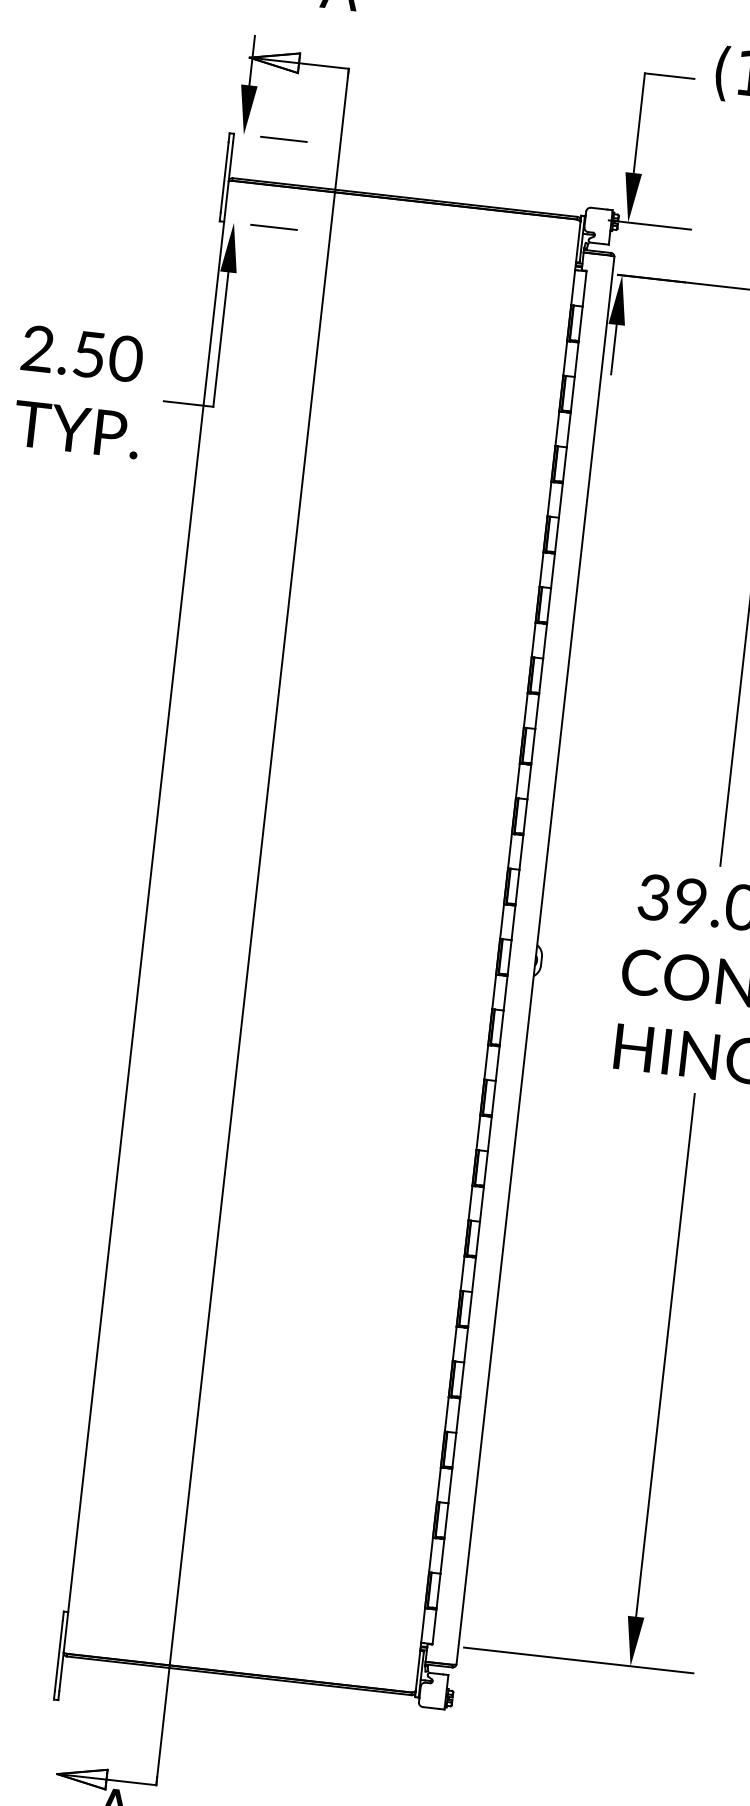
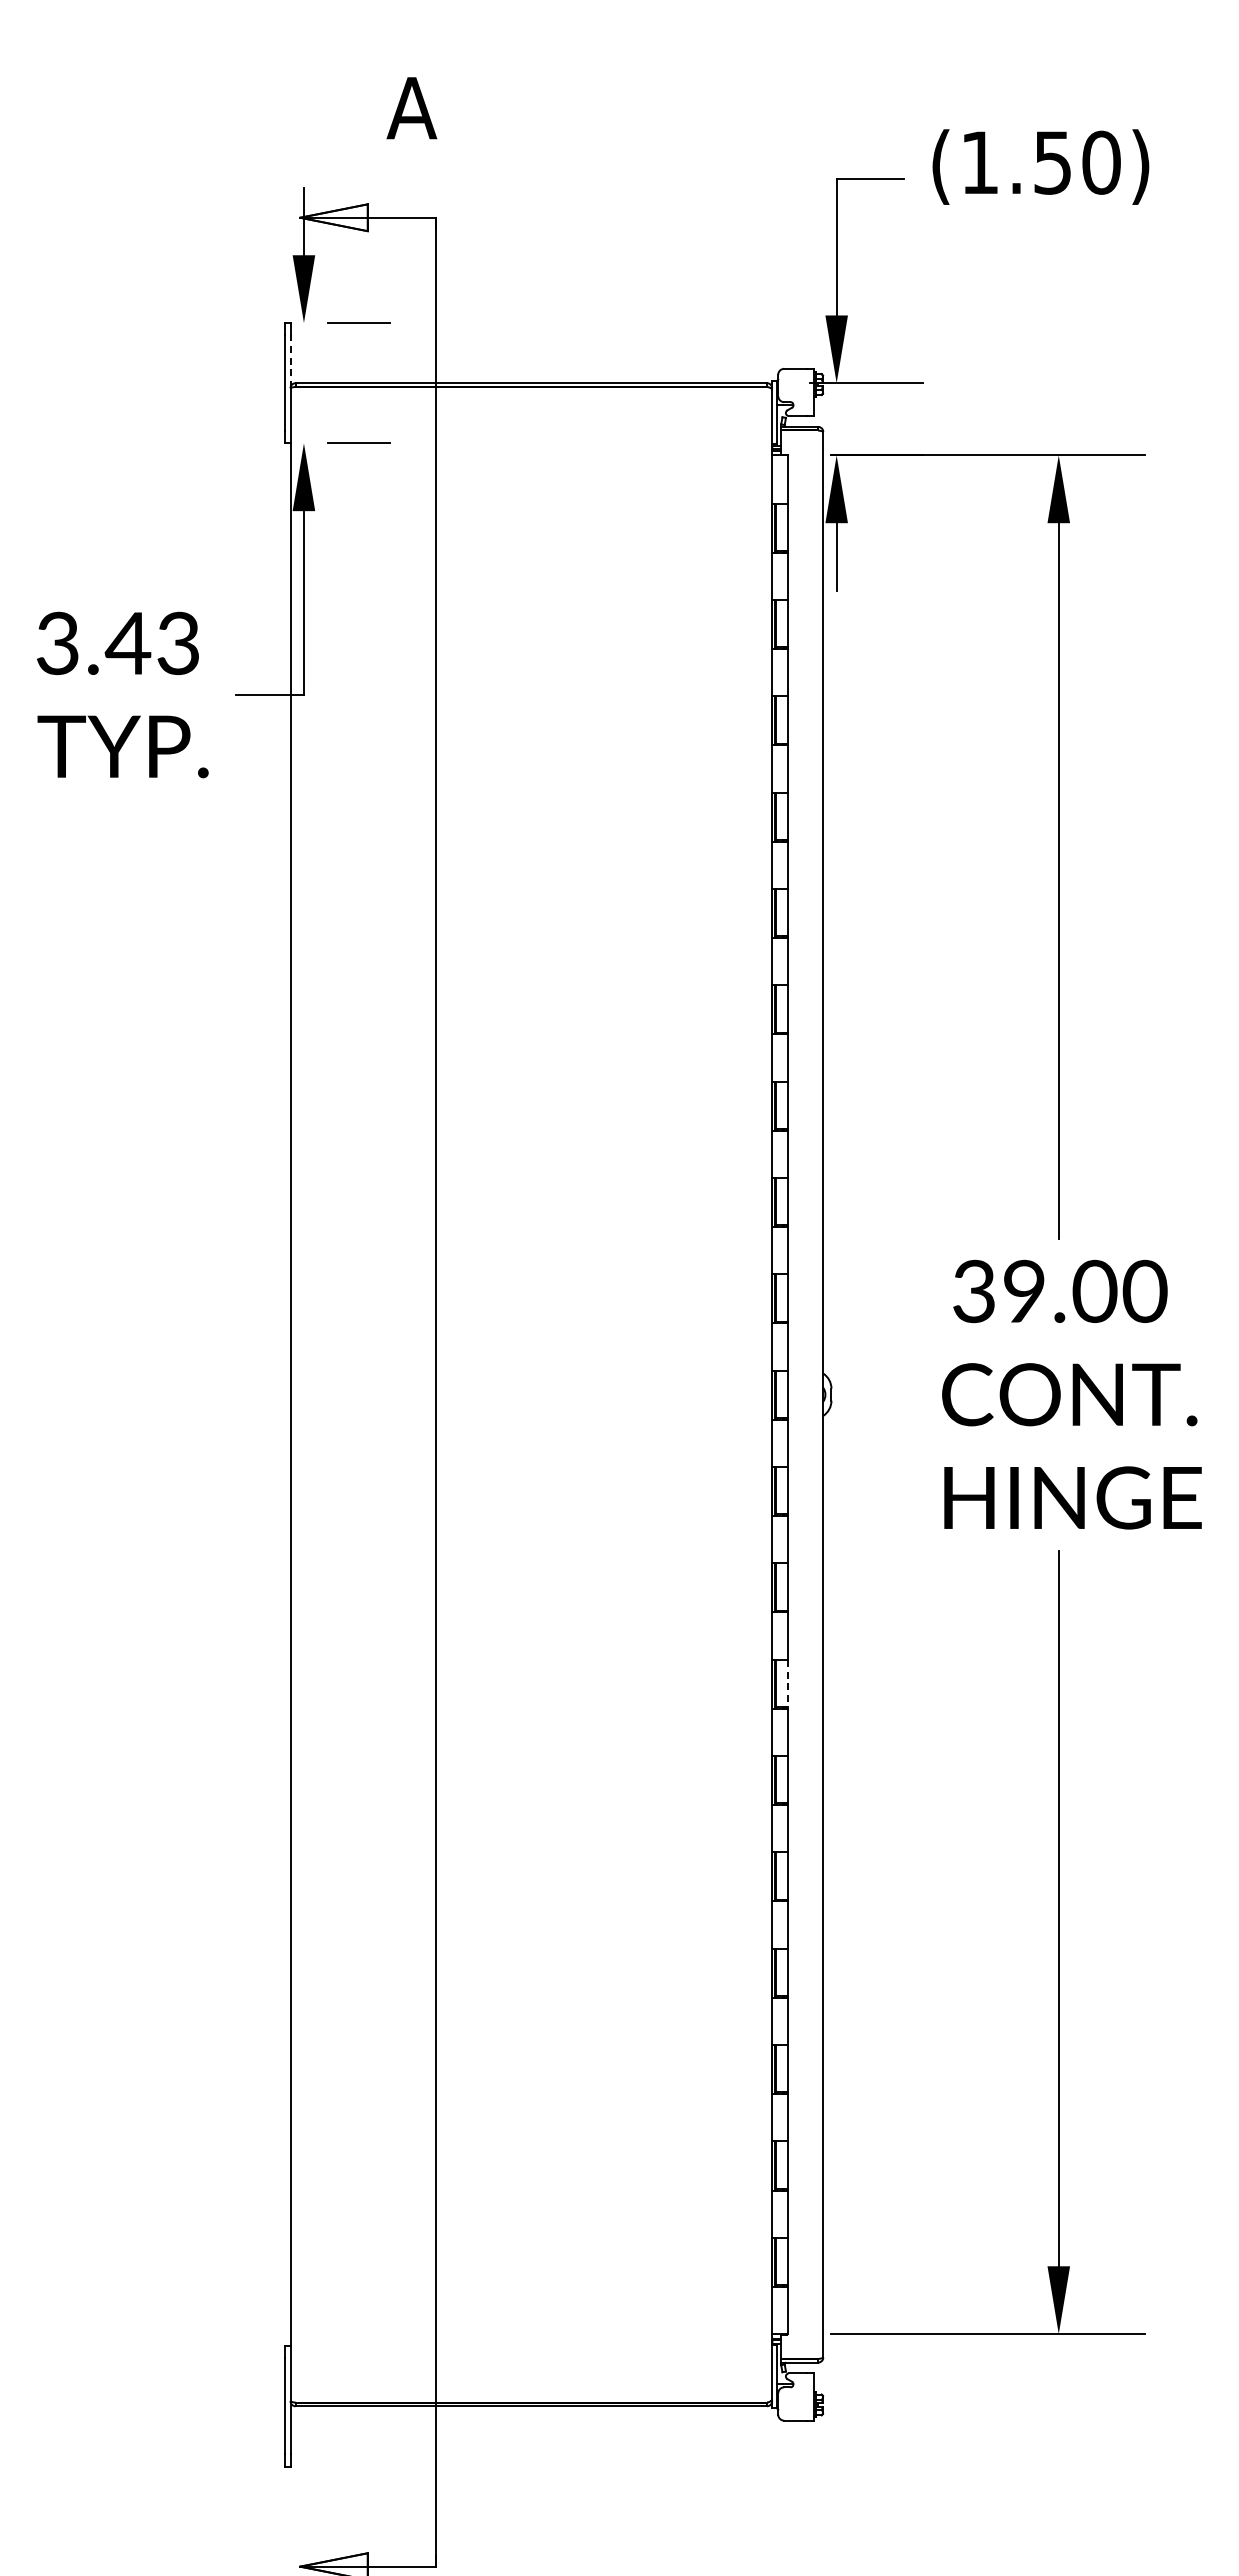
line: (230, 161) -> (290, 361), solid -> dashed
text: (82, 353) -> (119, 643), 2.50 -> 3.43
line: (485, 1168) -> (787, 1683), solid -> dashed

